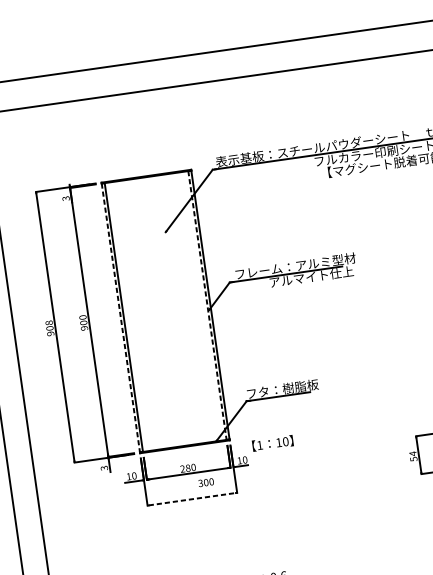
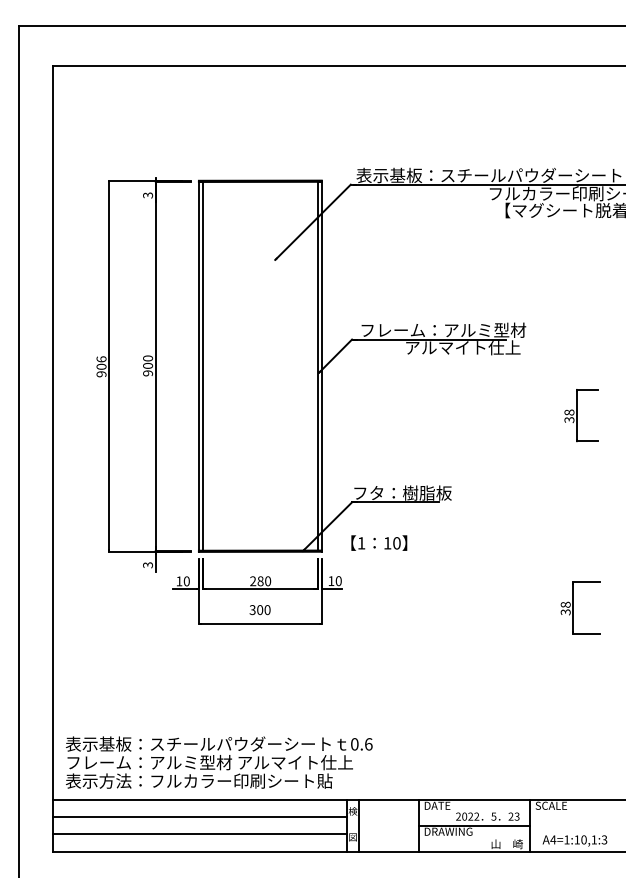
line: (207, 305) -> (317, 366), dashed -> solid
part: (404, 314) -> (581, 415), added
line: (120, 318) -> (198, 366), dashed -> solid
text: (49, 323) -> (101, 359), 908 -> 906
text: (272, 442) -> (379, 542), moved
text: (413, 455) -> (565, 607), 54 -> 38
text: (205, 483) -> (259, 610), moved
line: (192, 499) -> (260, 623), dashed -> solid

